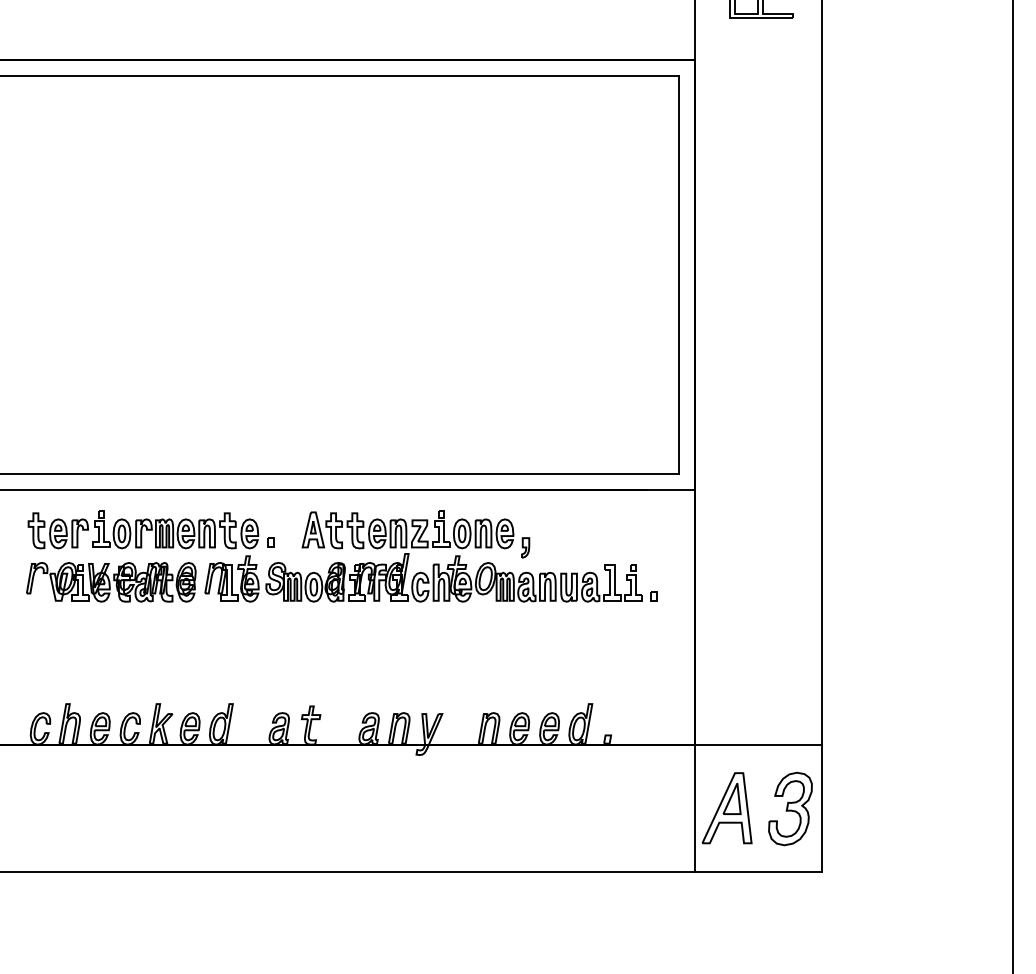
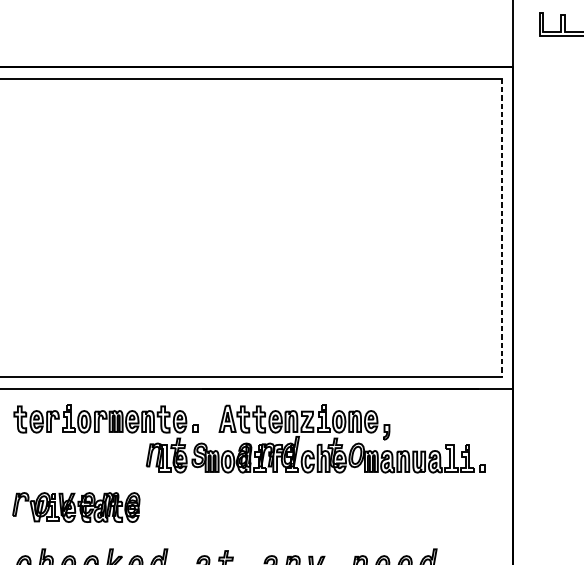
line: (678, 275) -> (501, 228), solid -> dashed
part: (111, 582) -> (76, 507), moved

